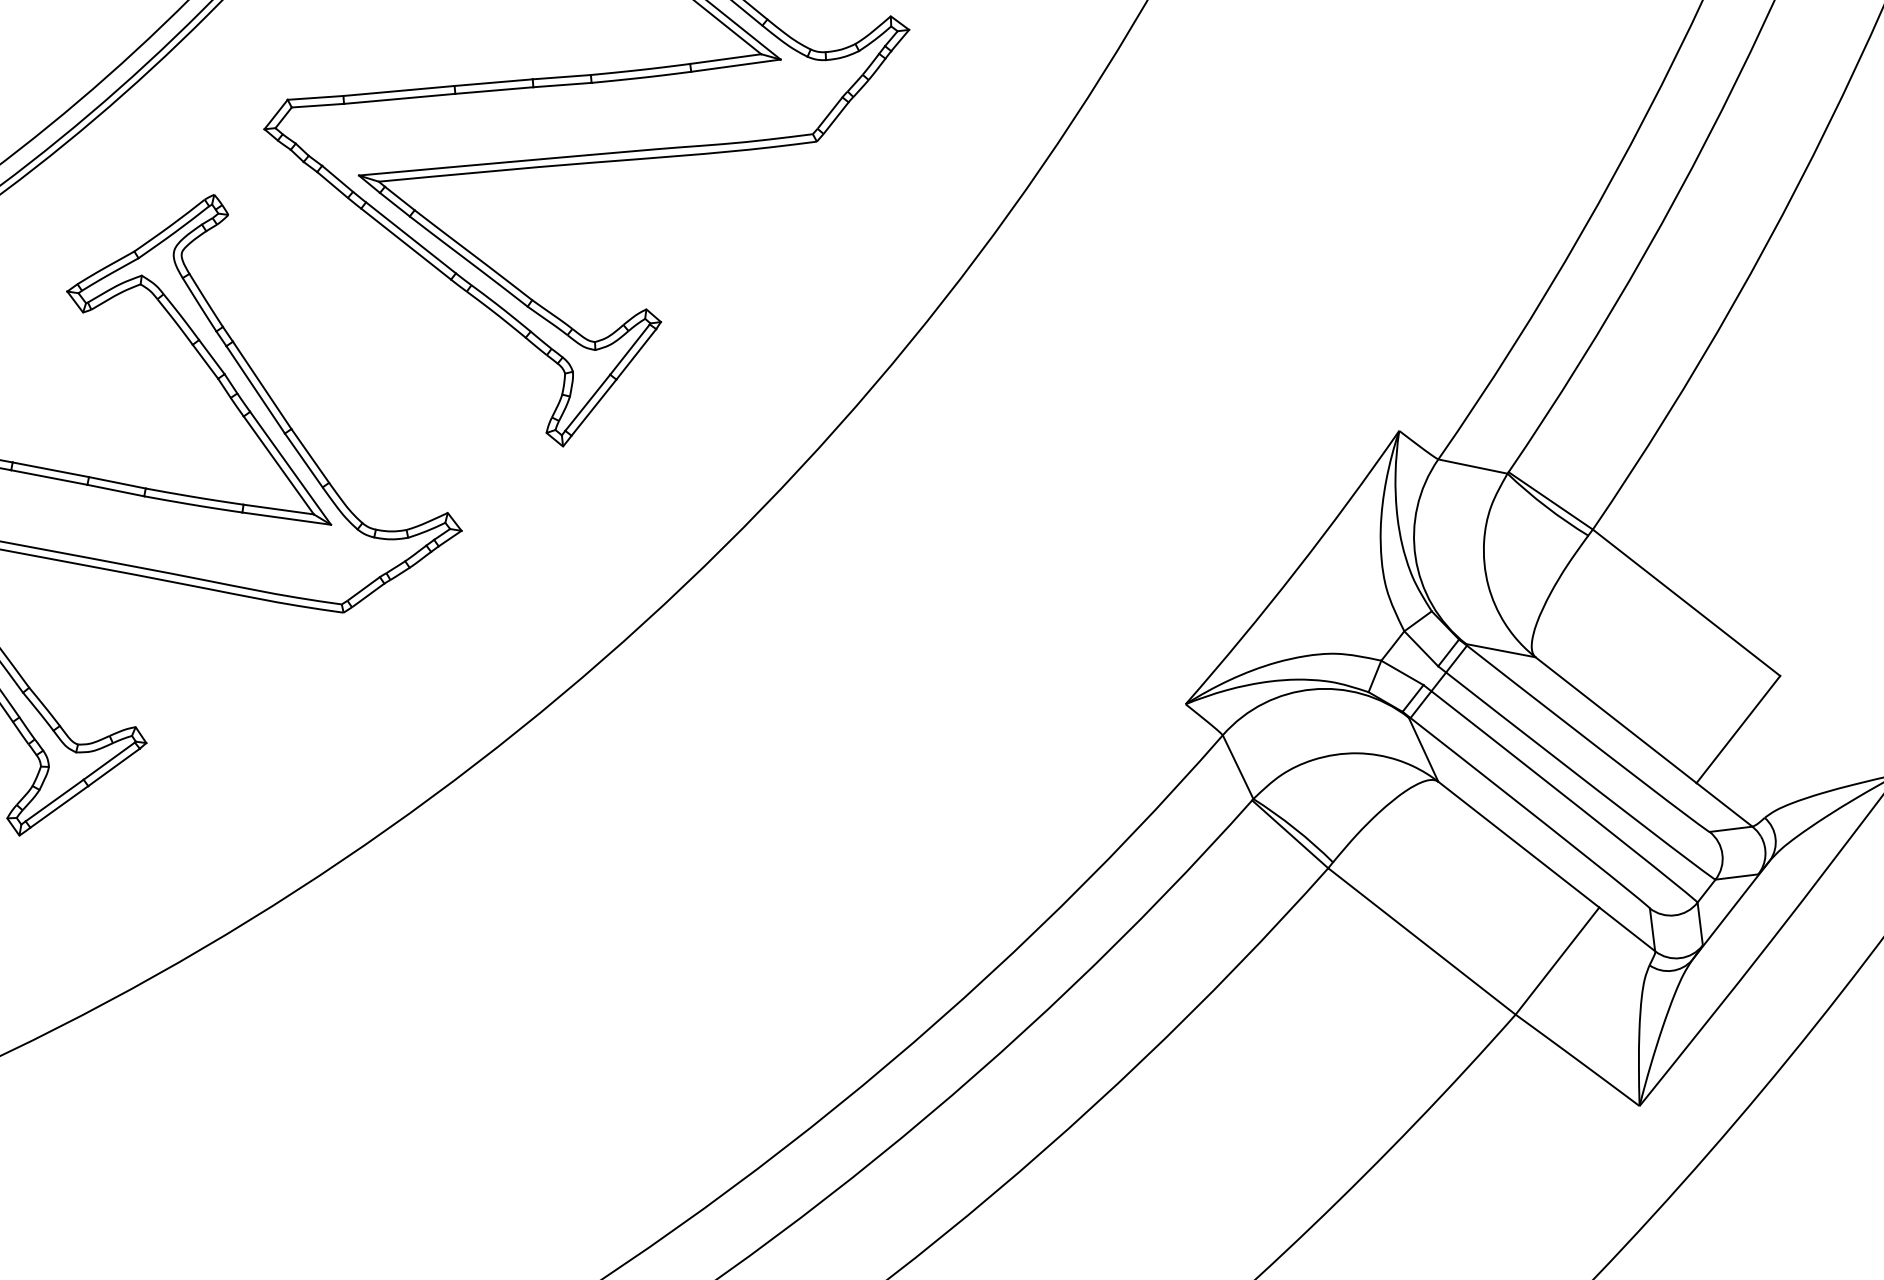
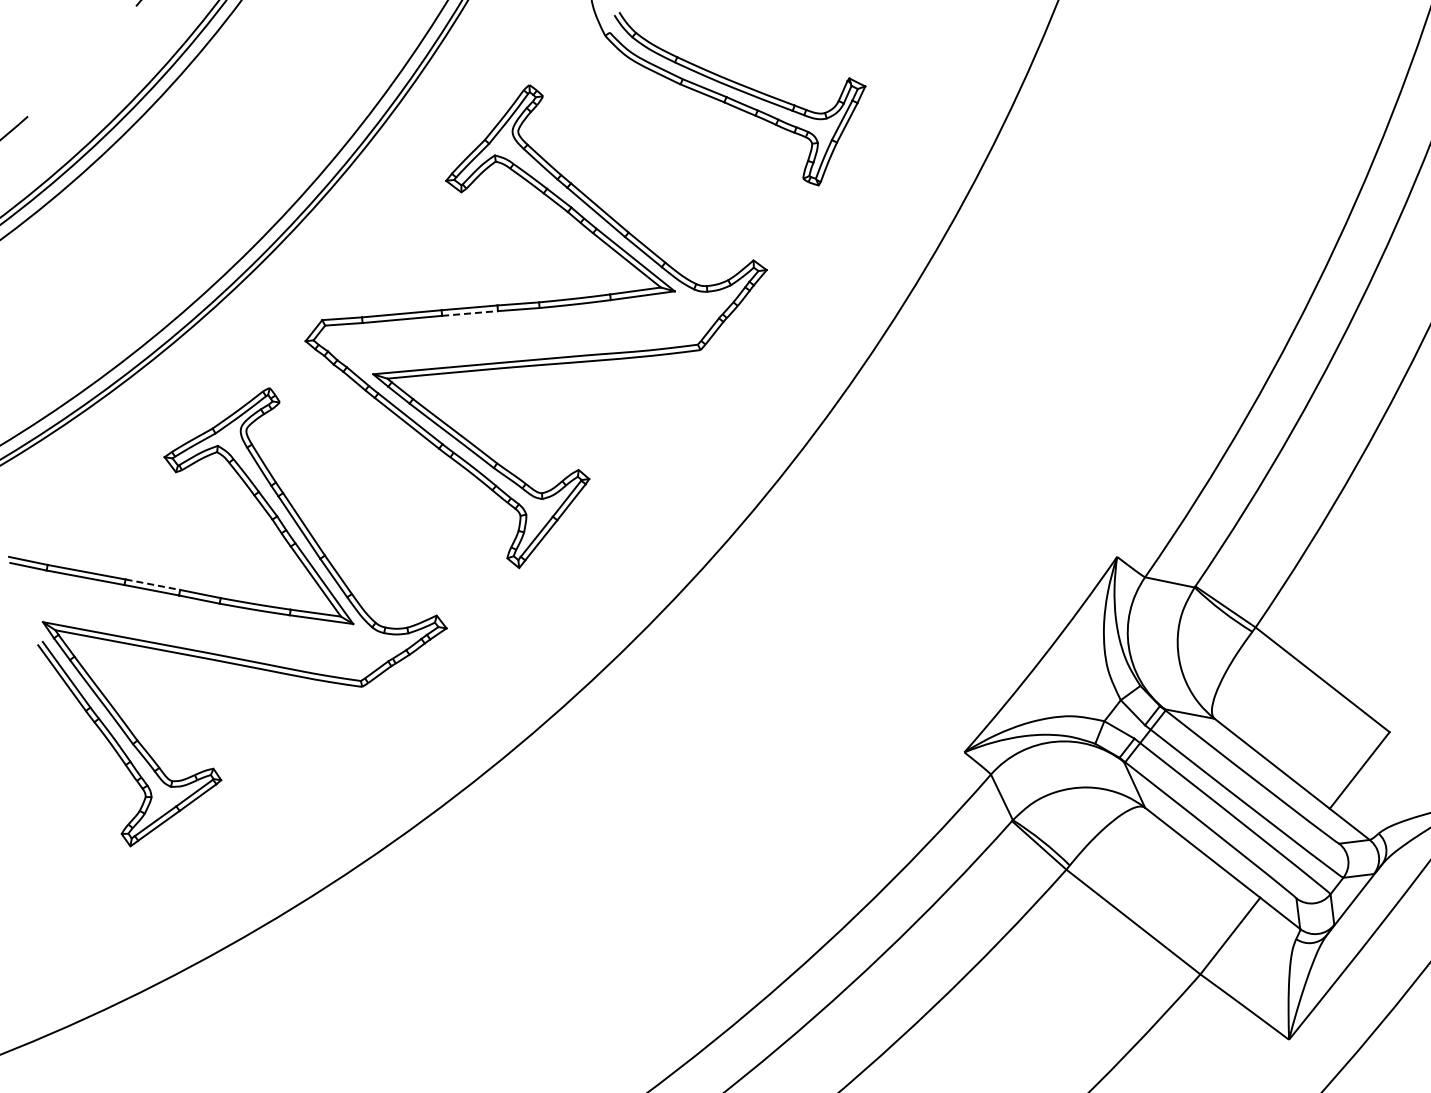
line: (494, 90) -> (470, 313), solid -> dashed
line: (50, 469) -> (152, 584), solid -> dashed

